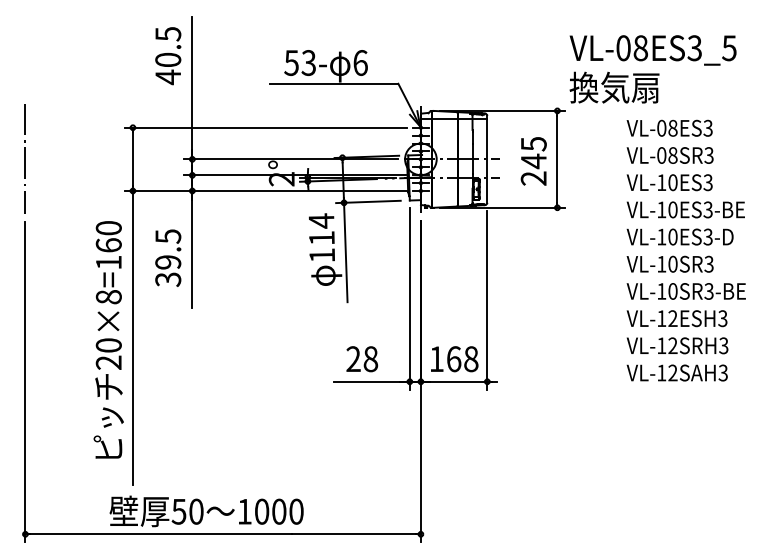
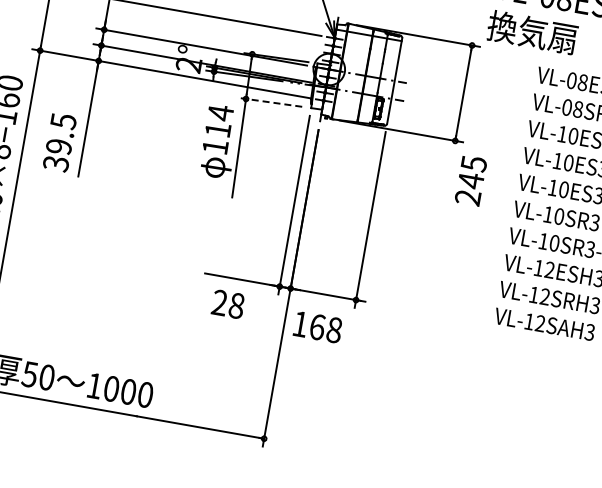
text: (533, 161) -> (470, 180), moved
line: (367, 201) -> (269, 101), solid -> dashed
text: (168, 257) -> (60, 142), moved
text: (362, 359) -> (228, 304), moved
text: (454, 359) -> (317, 327), moved

